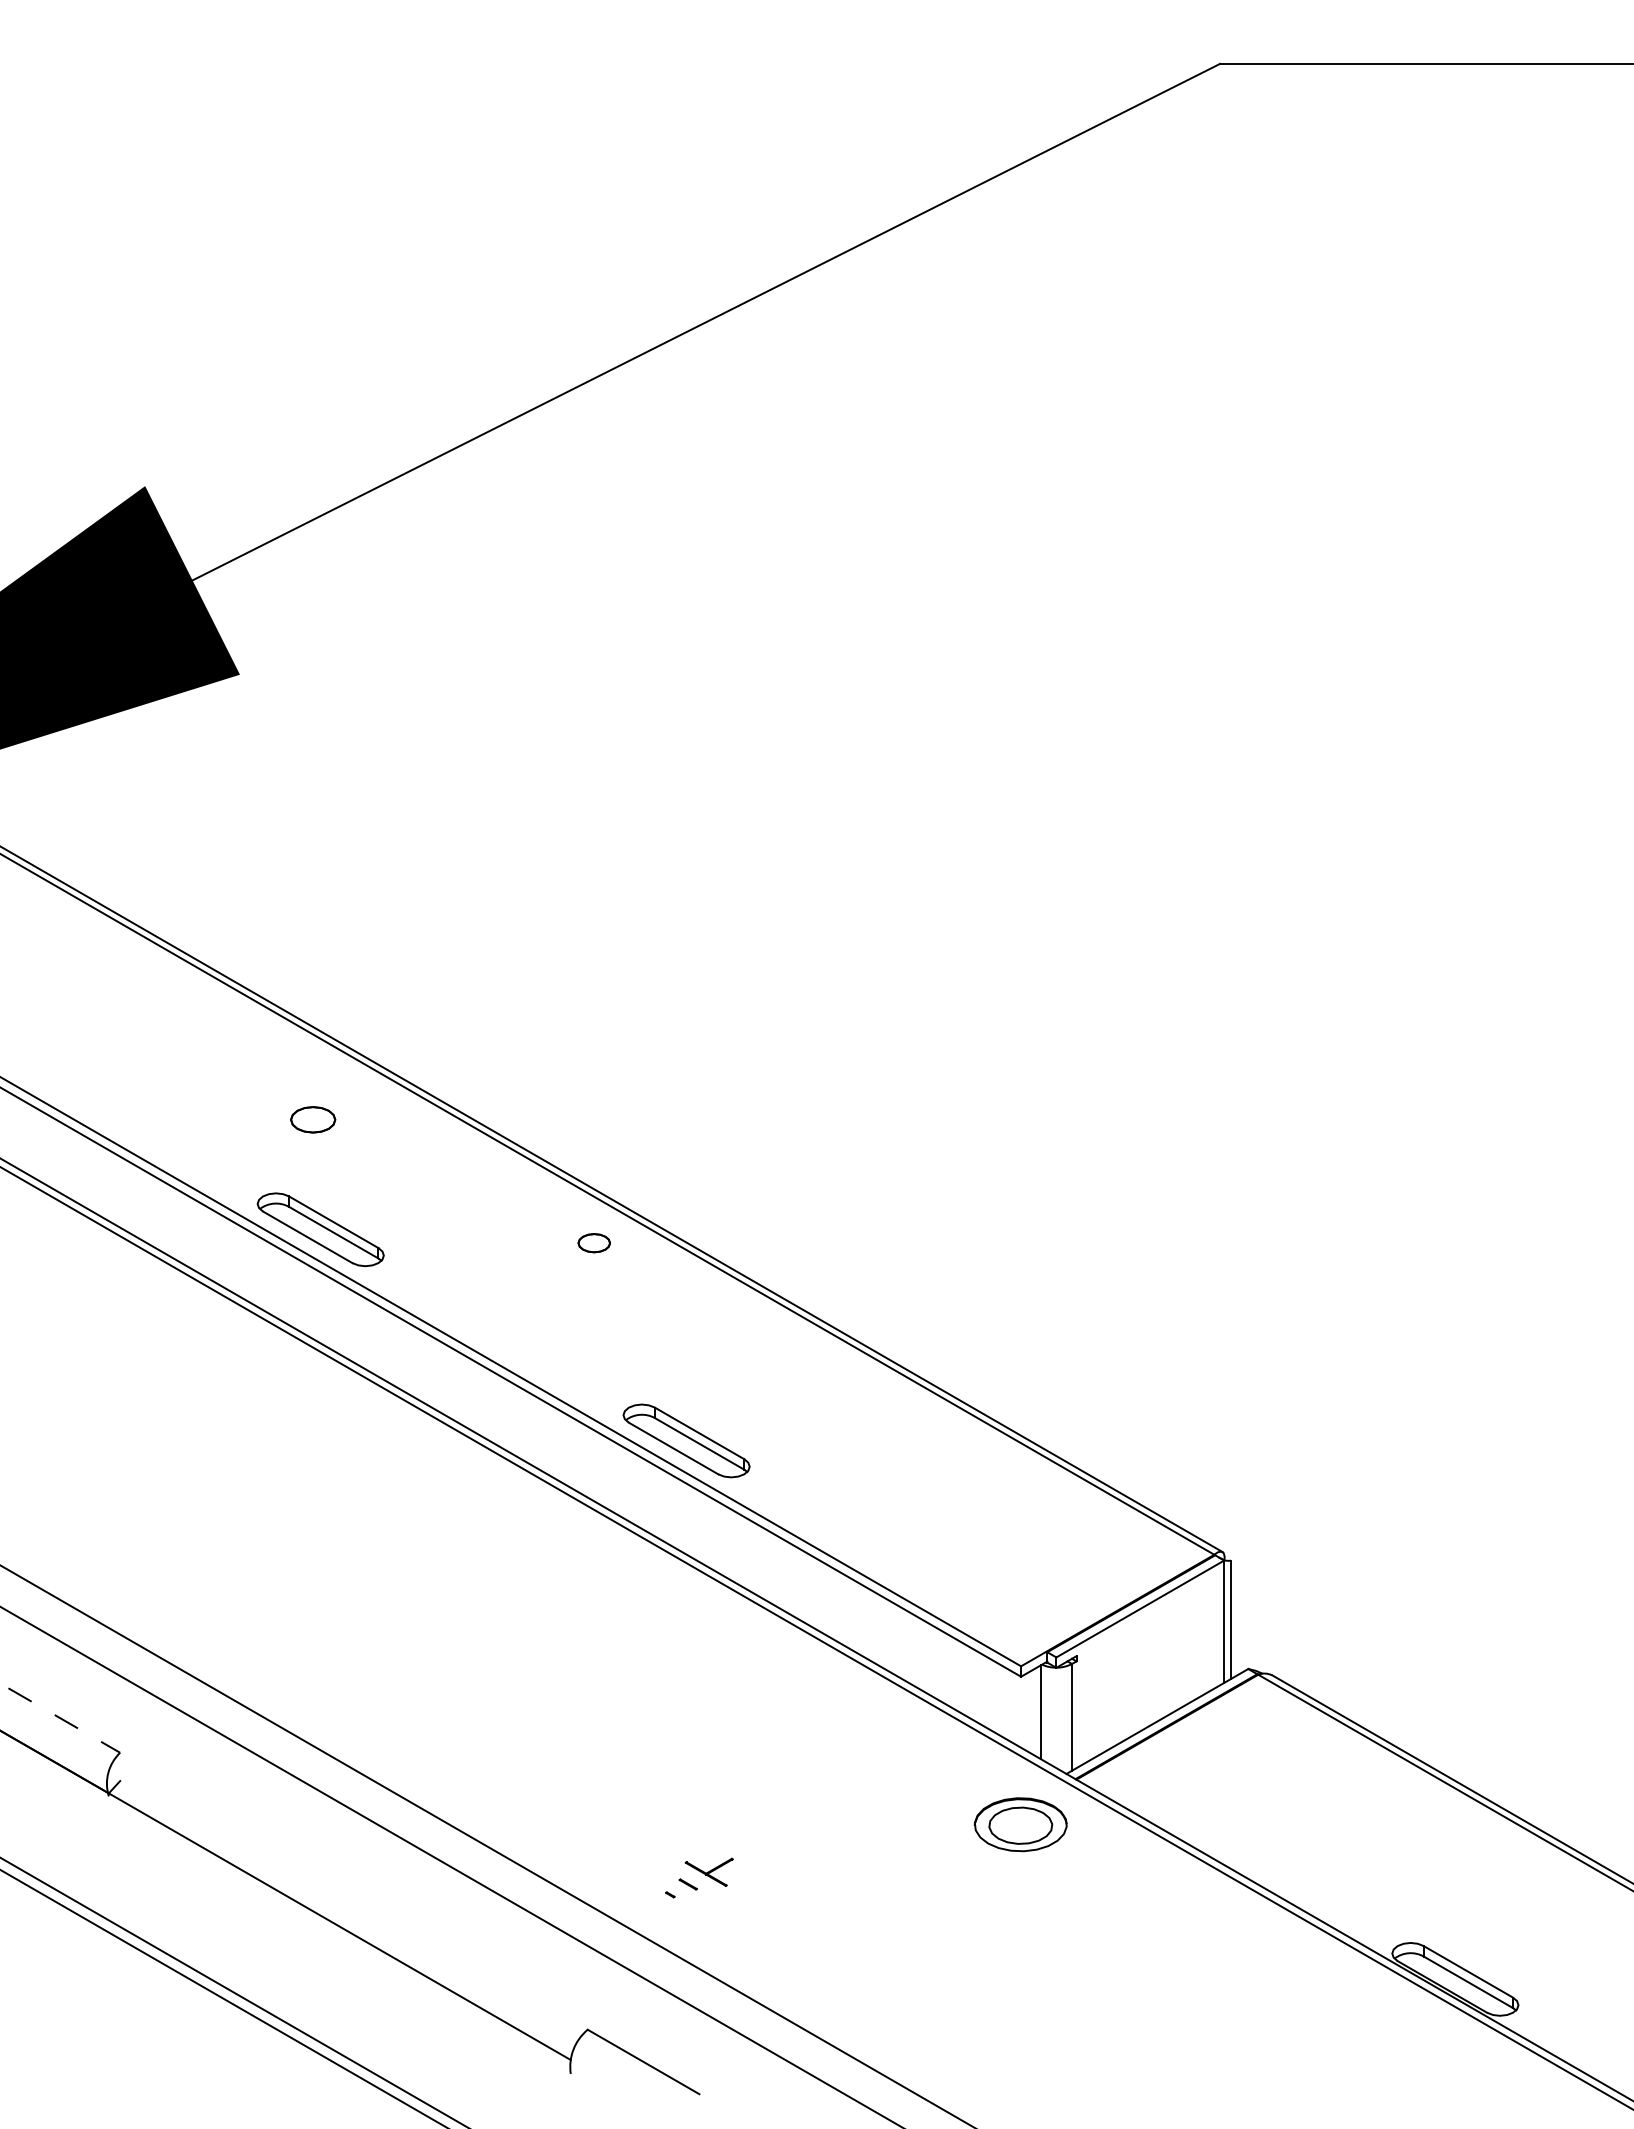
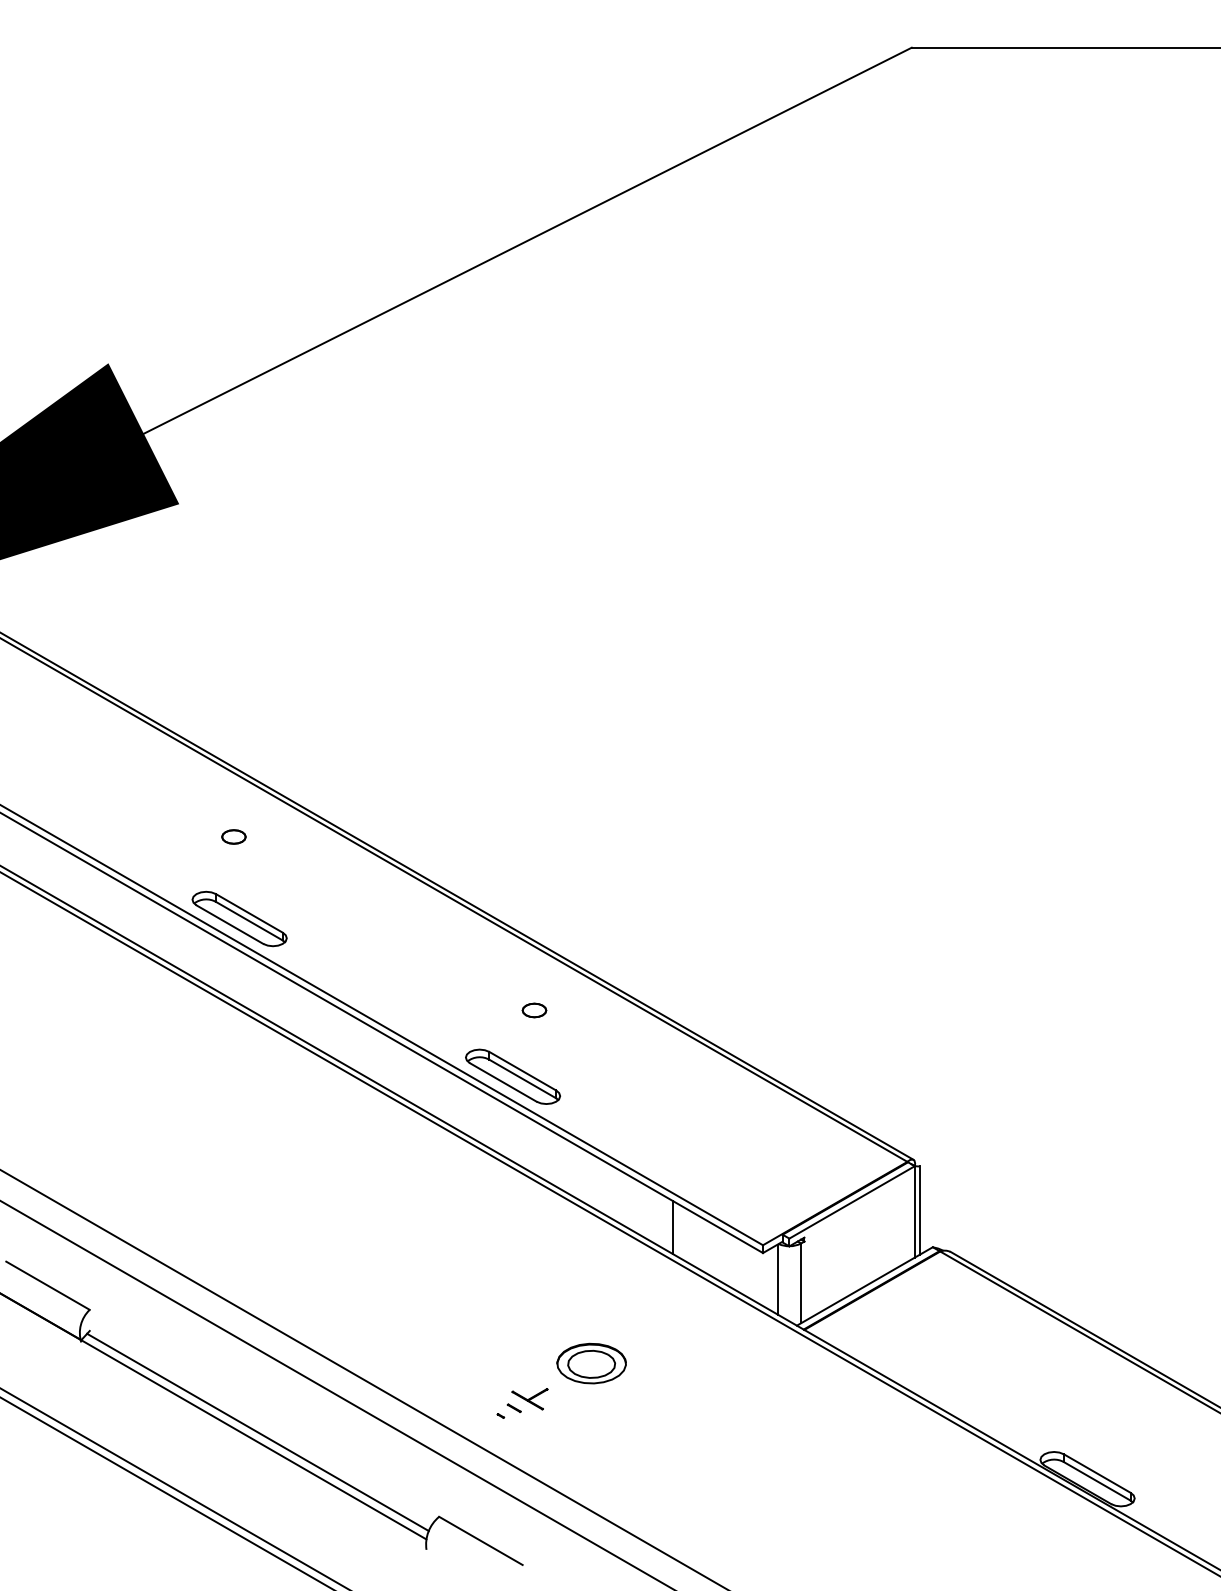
part: (312, 1120) -> (233, 837), size x0.71
part: (593, 1243) -> (533, 1010), moved
line: (899, 1641) -> (672, 1226), added
line: (64, 1720) -> (48, 1285), dashed -> solid
part: (1020, 1824) -> (591, 1363), moved
line: (344, 1916) -> (257, 1432), added

